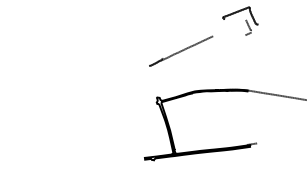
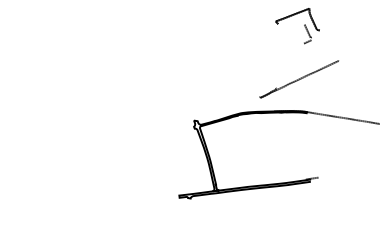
curve: (181, 51) -> (299, 79), moved

